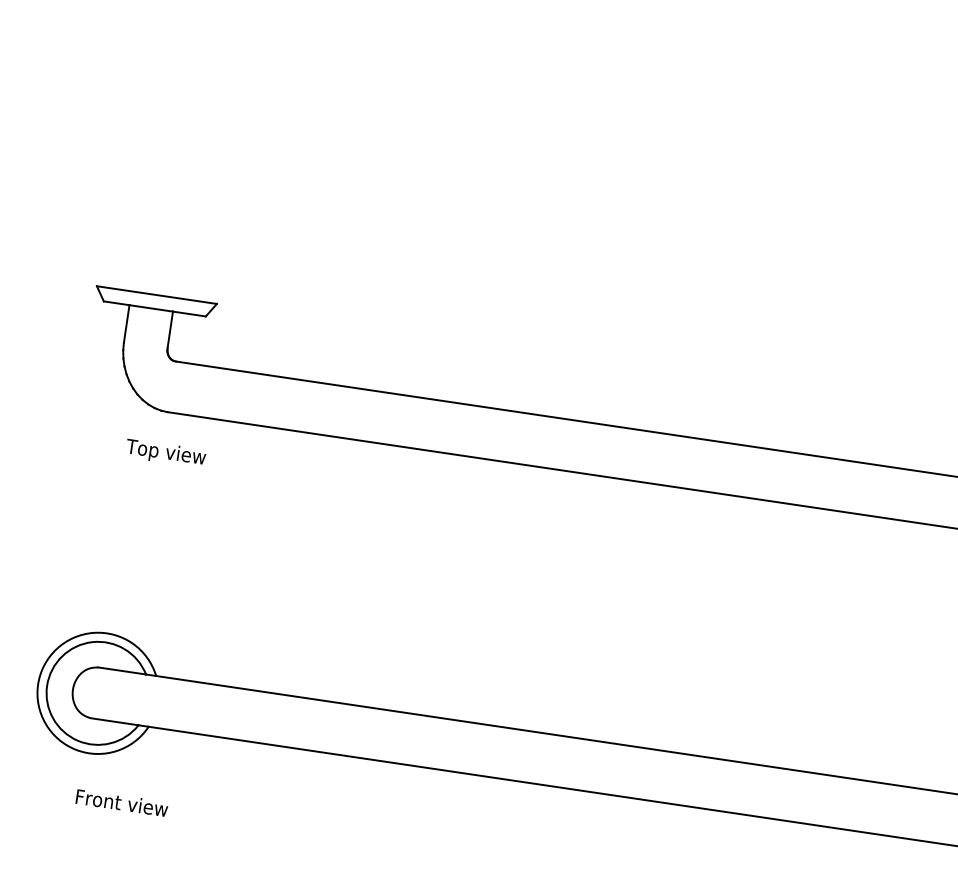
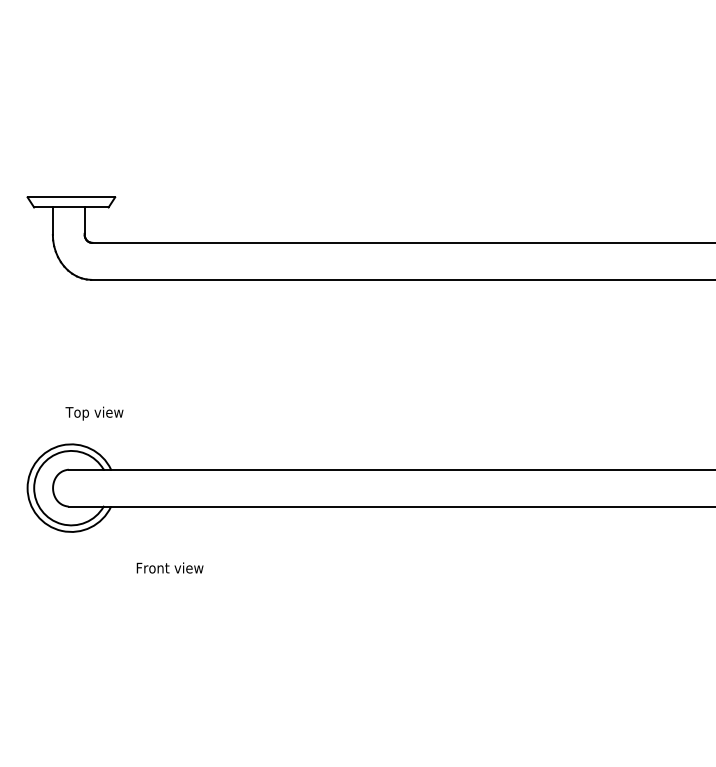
text: (165, 453) -> (94, 413), moved
text: (121, 802) -> (169, 567), moved

